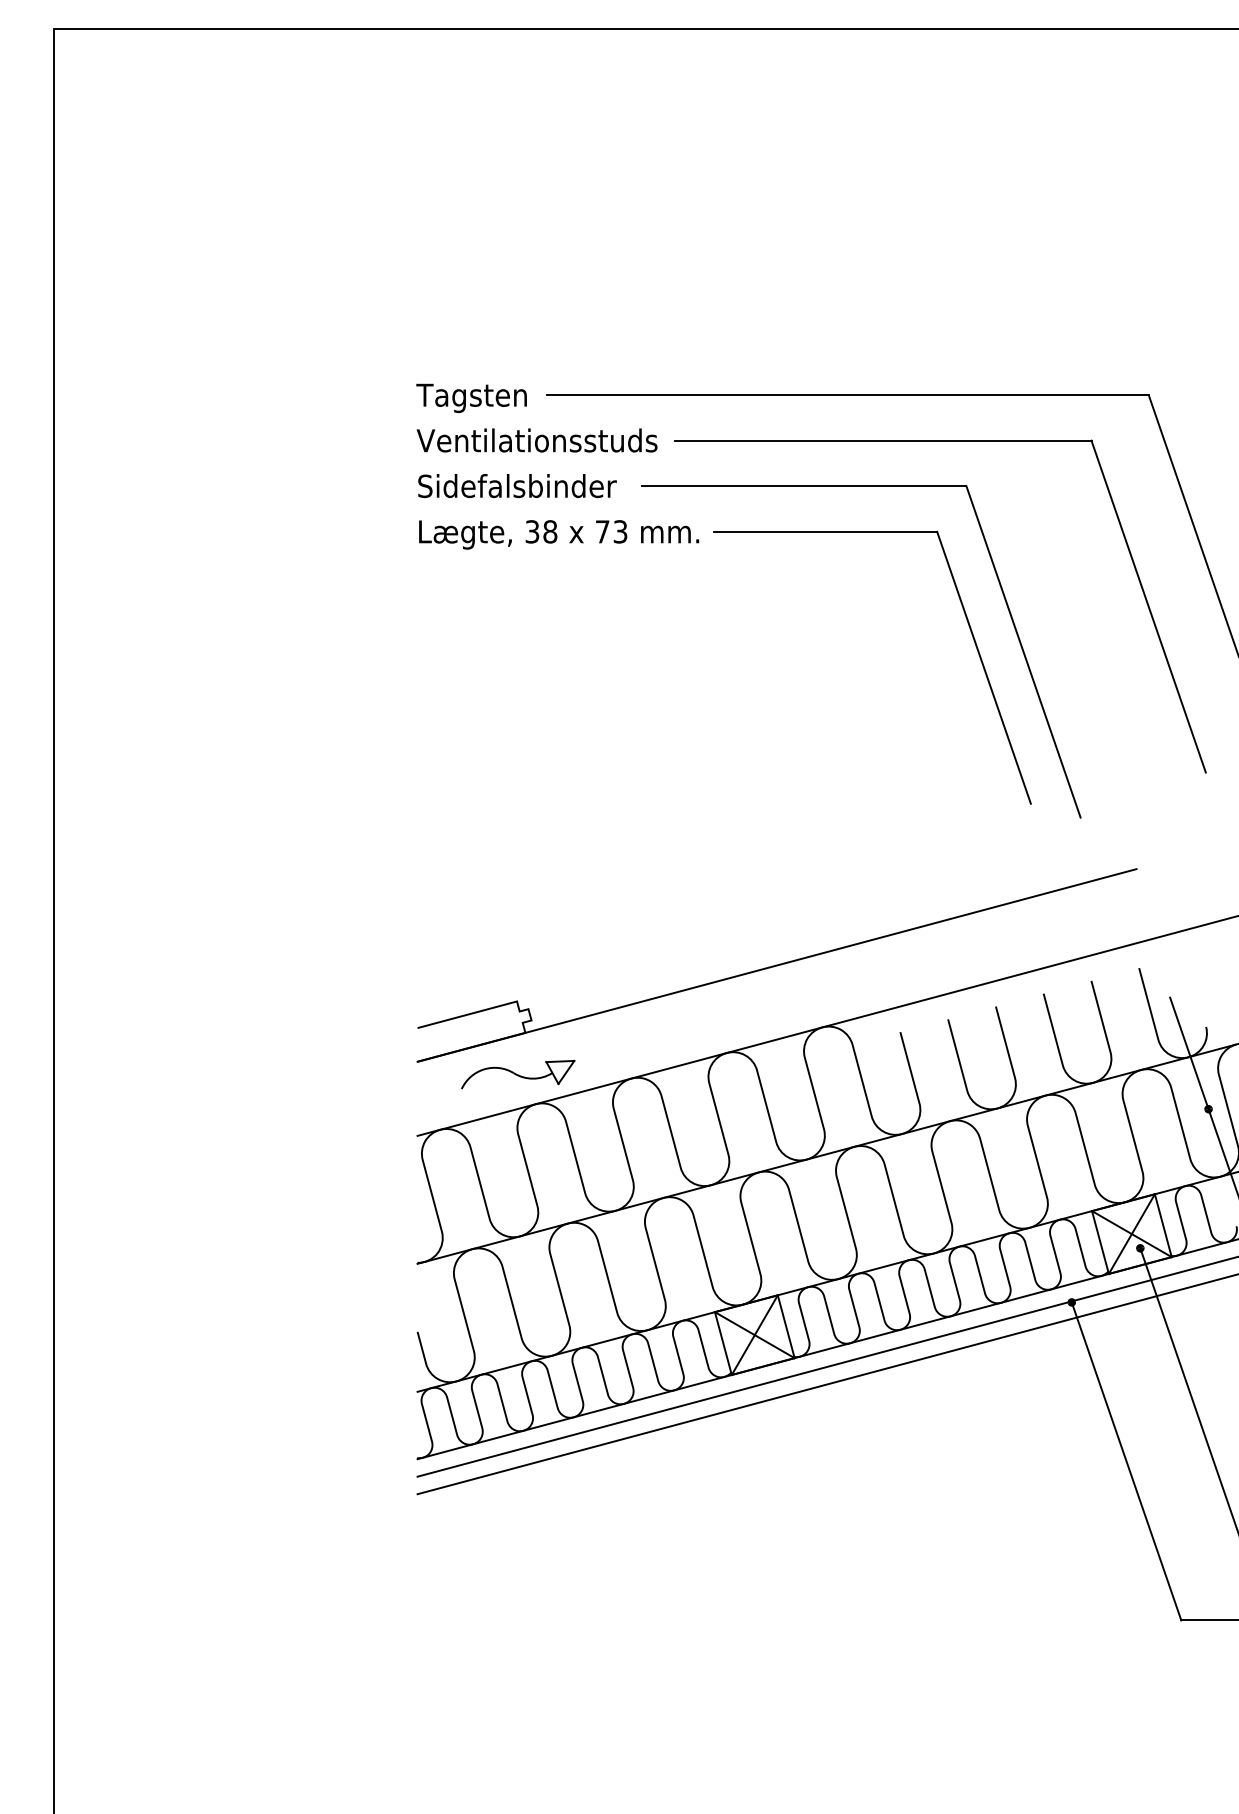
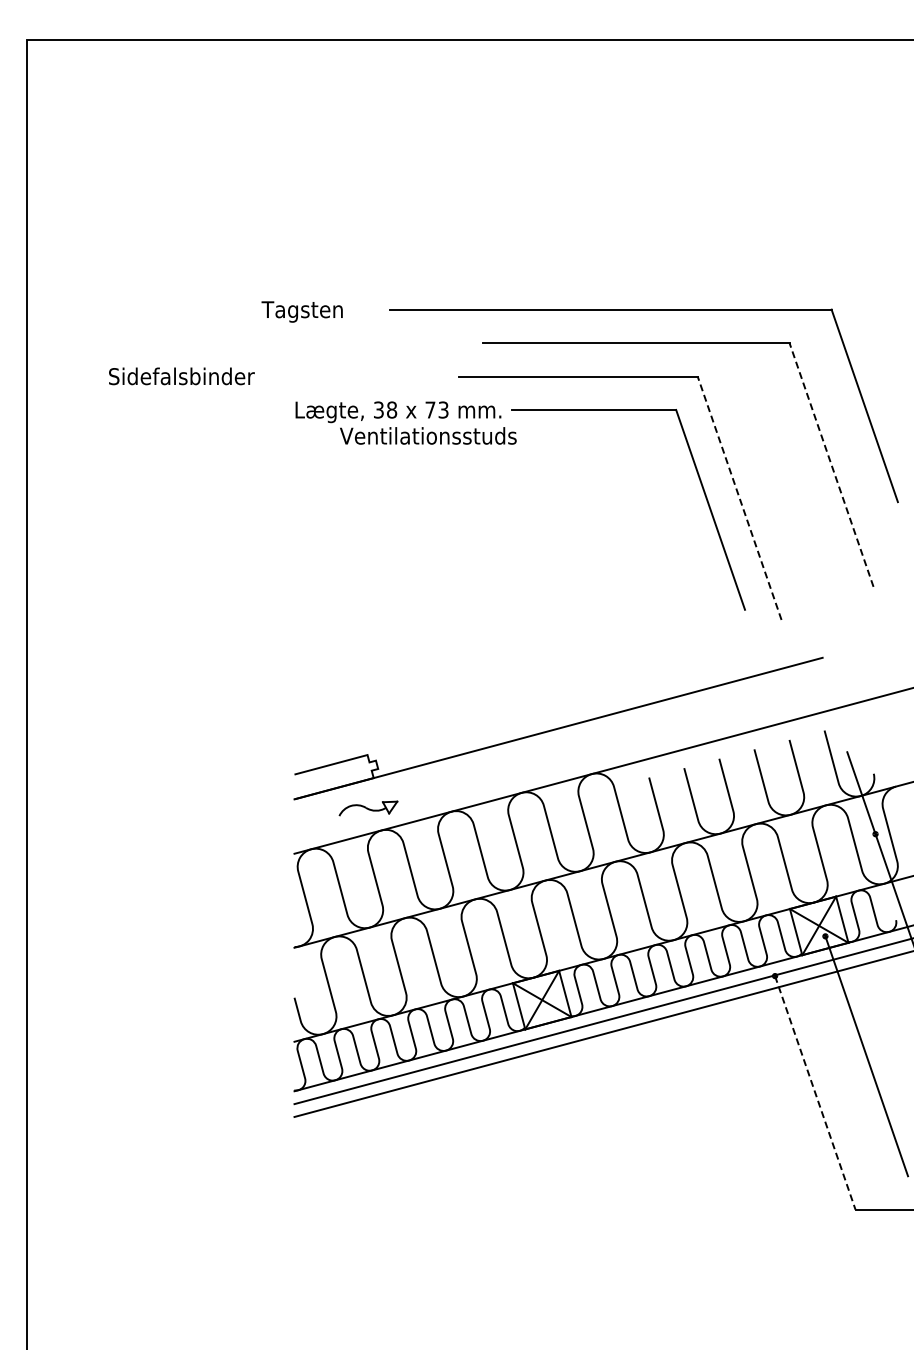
text: (470, 397) -> (301, 311), moved
text: (537, 439) -> (428, 435), moved
text: (516, 486) -> (181, 376), moved
line: (1148, 605) -> (831, 464), solid -> dashed
line: (1023, 652) -> (739, 498), solid -> dashed
part: (518, 1074) -> (368, 808), size x0.7
line: (1126, 1460) -> (815, 1092), solid -> dashed

